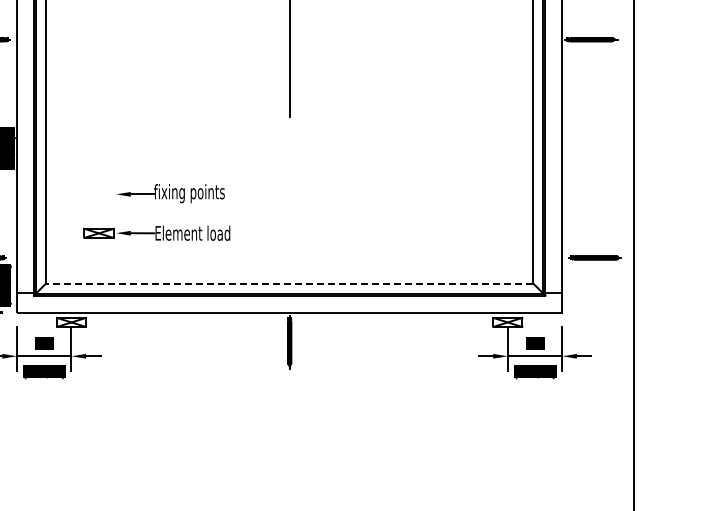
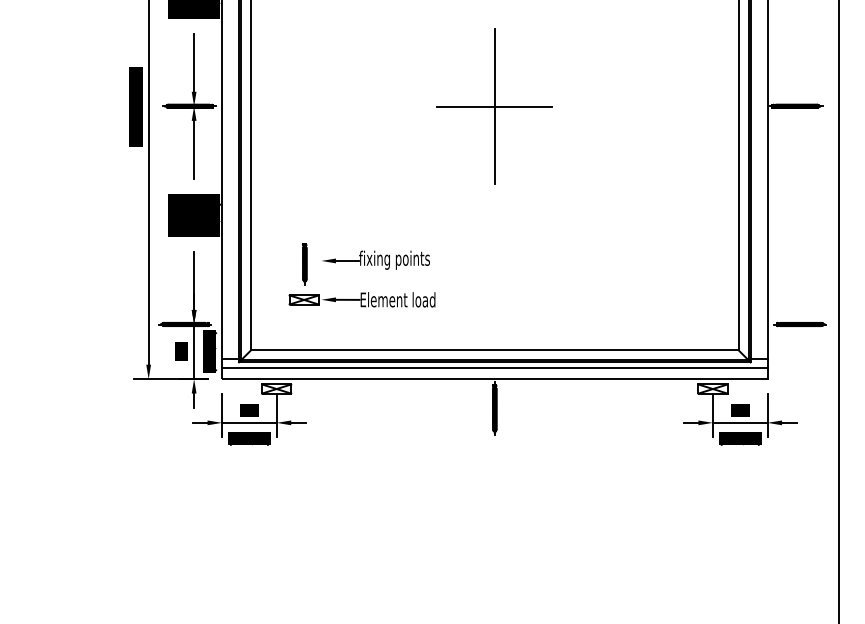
line: (289, 39) -> (494, 106), added
part: (99, 197) -> (304, 264), added
line: (289, 283) -> (494, 350), dashed -> solid
line: (289, 301) -> (494, 368), added

